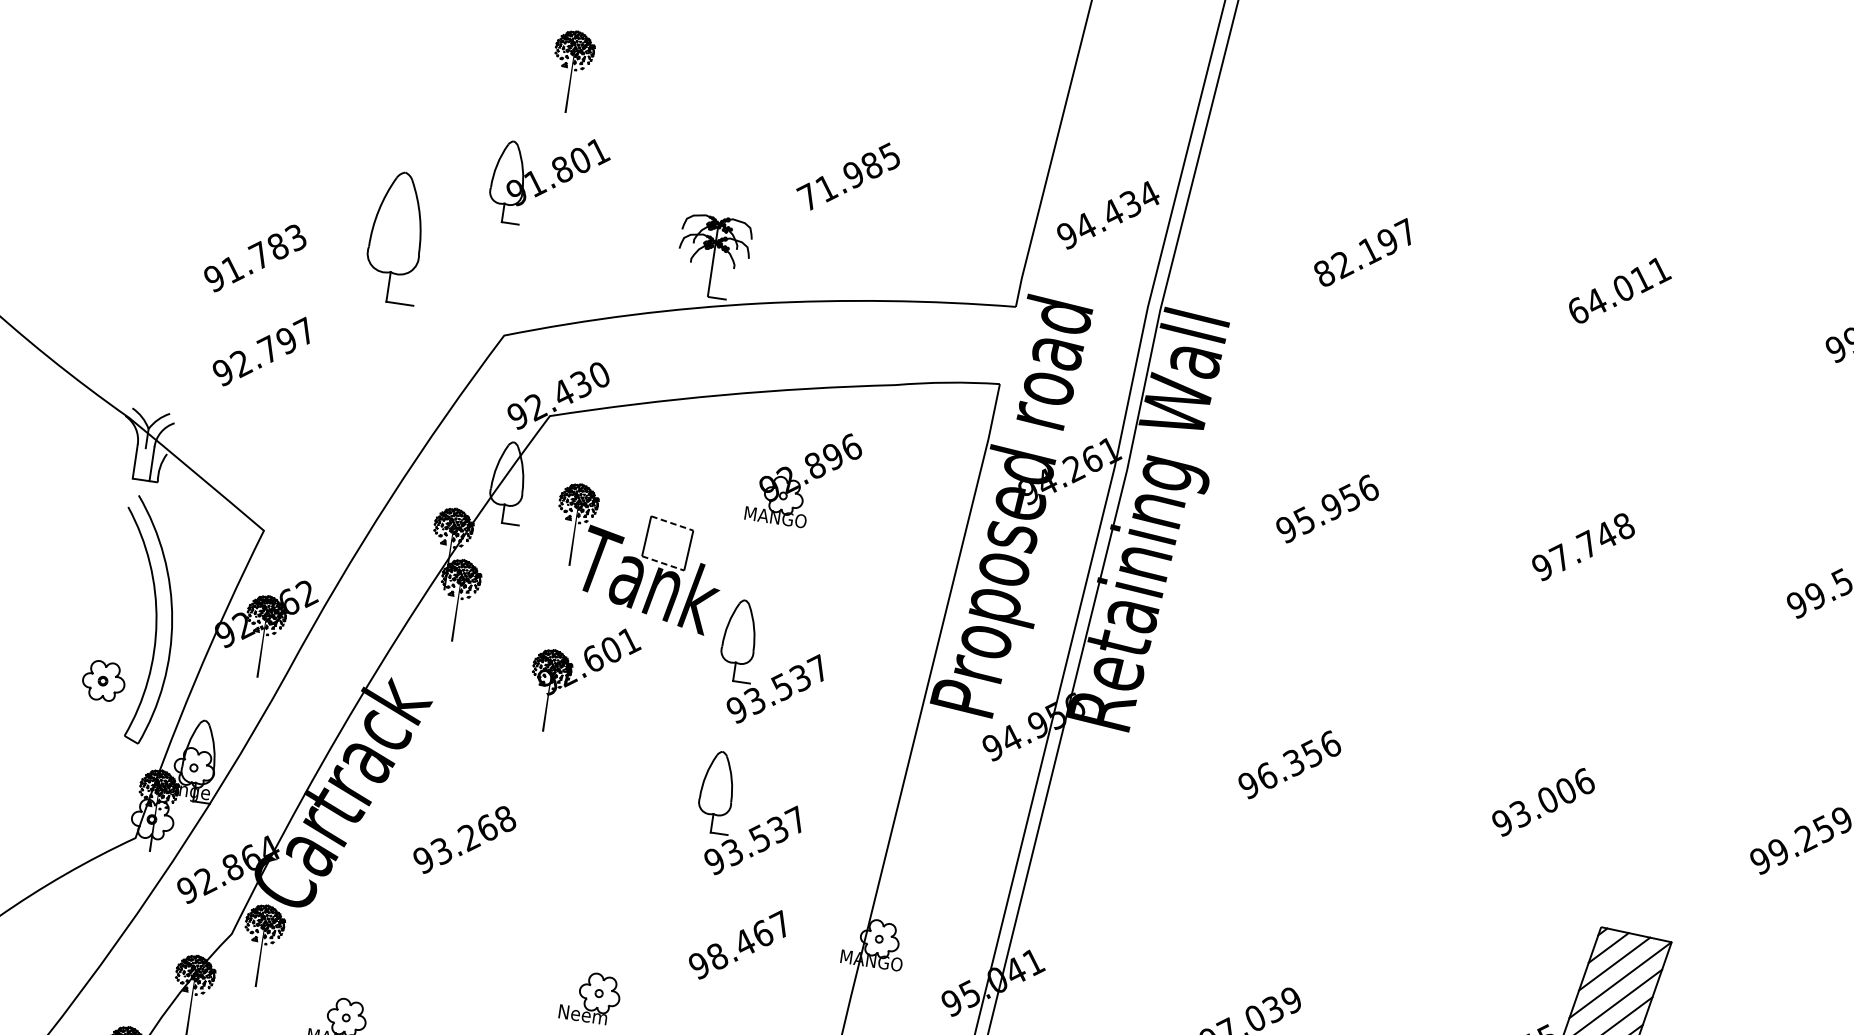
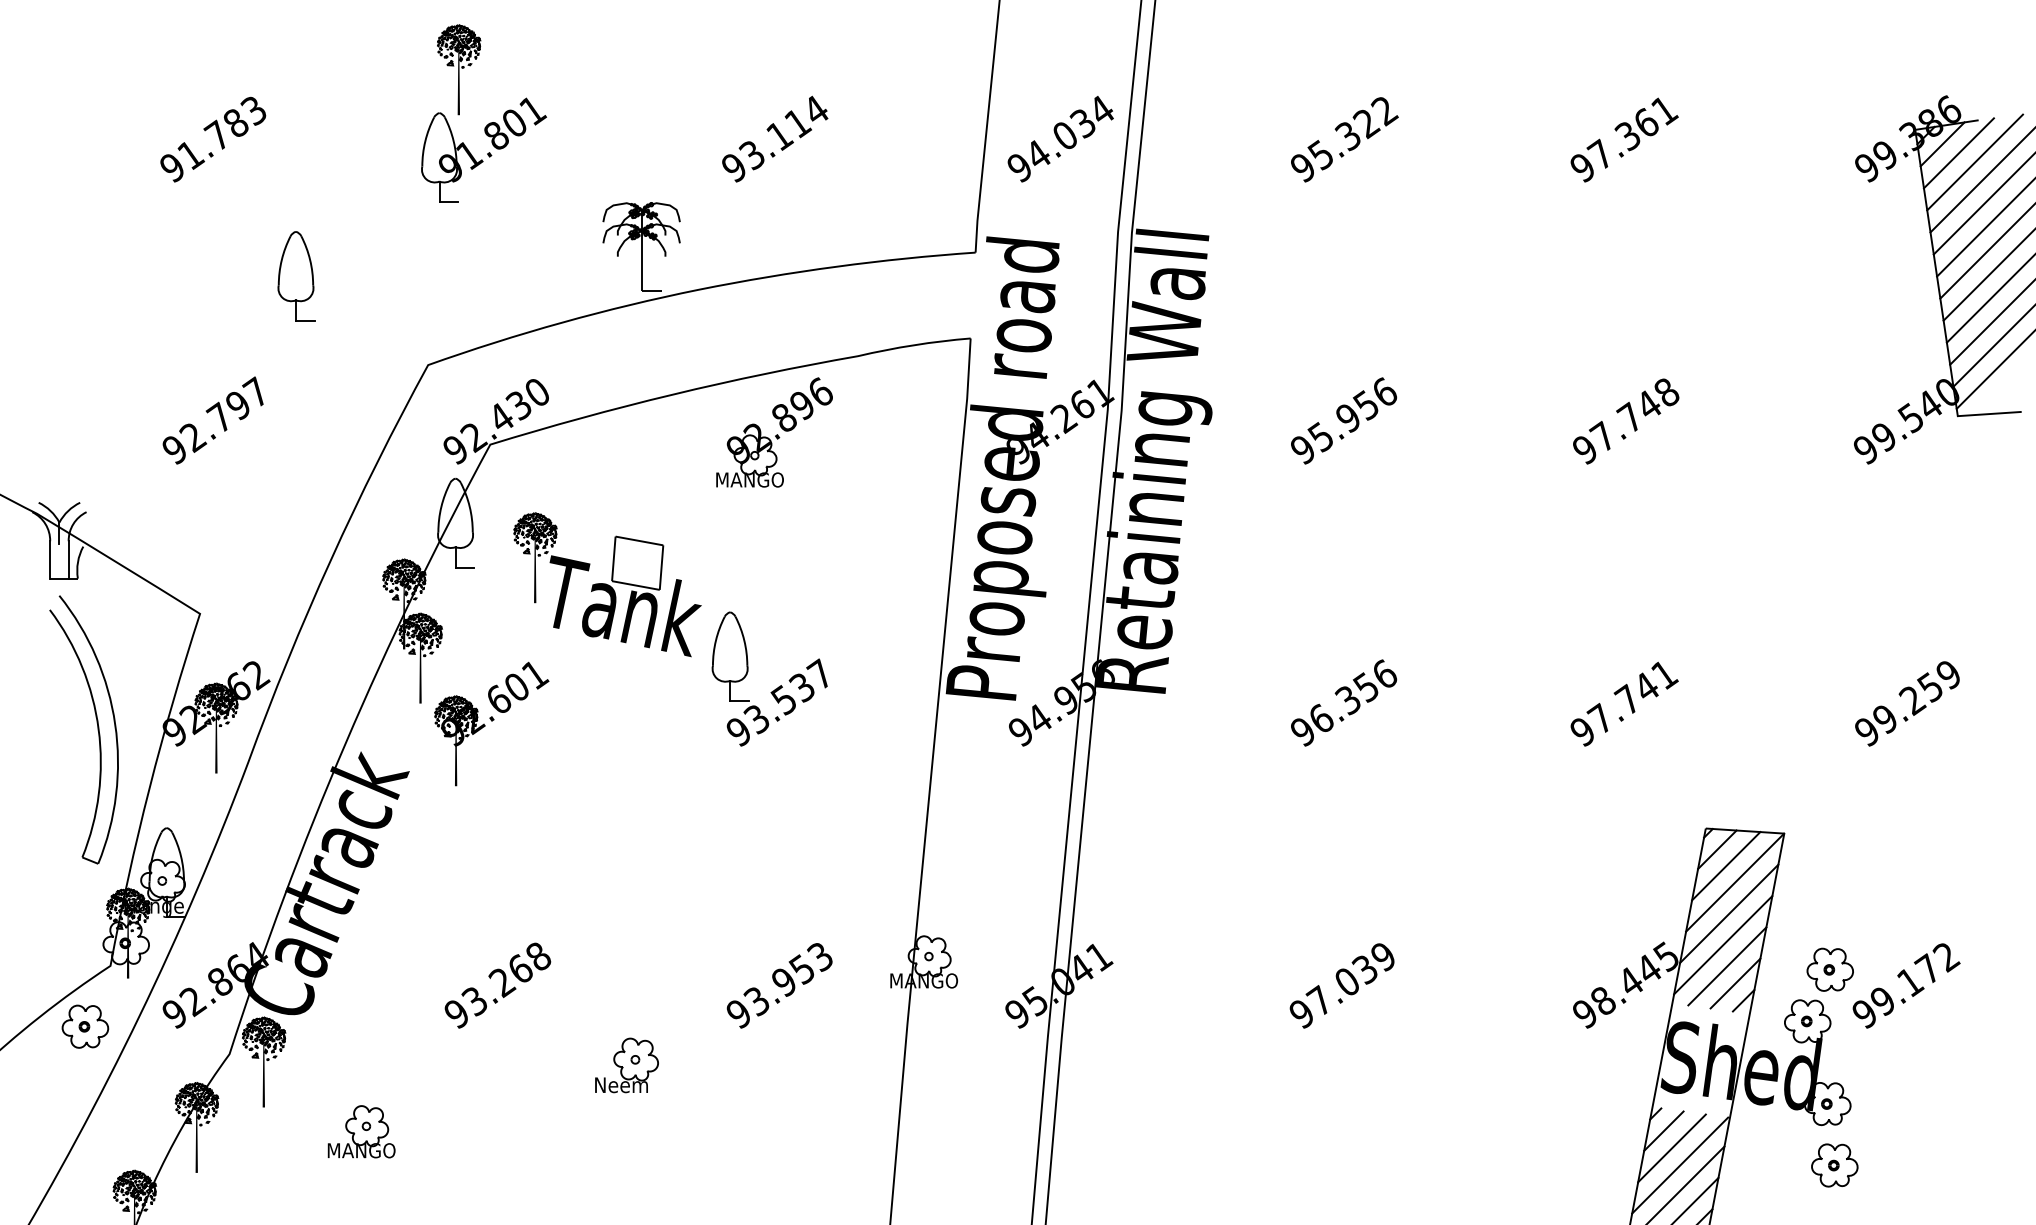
text: (847, 176) -> (773, 138), 71.985 -> 93.114
part: (548, 180) -> (483, 149), moved
text: (1113, 212) -> (1065, 135), 94.434 -> 94.034
part: (396, 237) -> (296, 276), size x0.62
text: (1365, 252) -> (1344, 138), 82.197 -> 95.322
text: (255, 258) -> (213, 139), moved
text: (1610, 295) -> (1615, 145), 64.011 -> 97.361
text: (261, 351) -> (212, 420), moved
part: (804, 477) -> (774, 432), moved
line: (672, 523) -> (639, 541), dashed -> solid
line: (663, 563) -> (636, 585), dashed -> solid
part: (583, 679) -> (491, 723), moved
part: (104, 681) -> (85, 1026), moved
text: (1552, 797) -> (1632, 696), 93.006 -> 97.741
part: (753, 827) -> (775, 855), removed
text: (464, 839) -> (497, 985), moved
text: (748, 940) -> (787, 978), 98.467 -> 93.953

